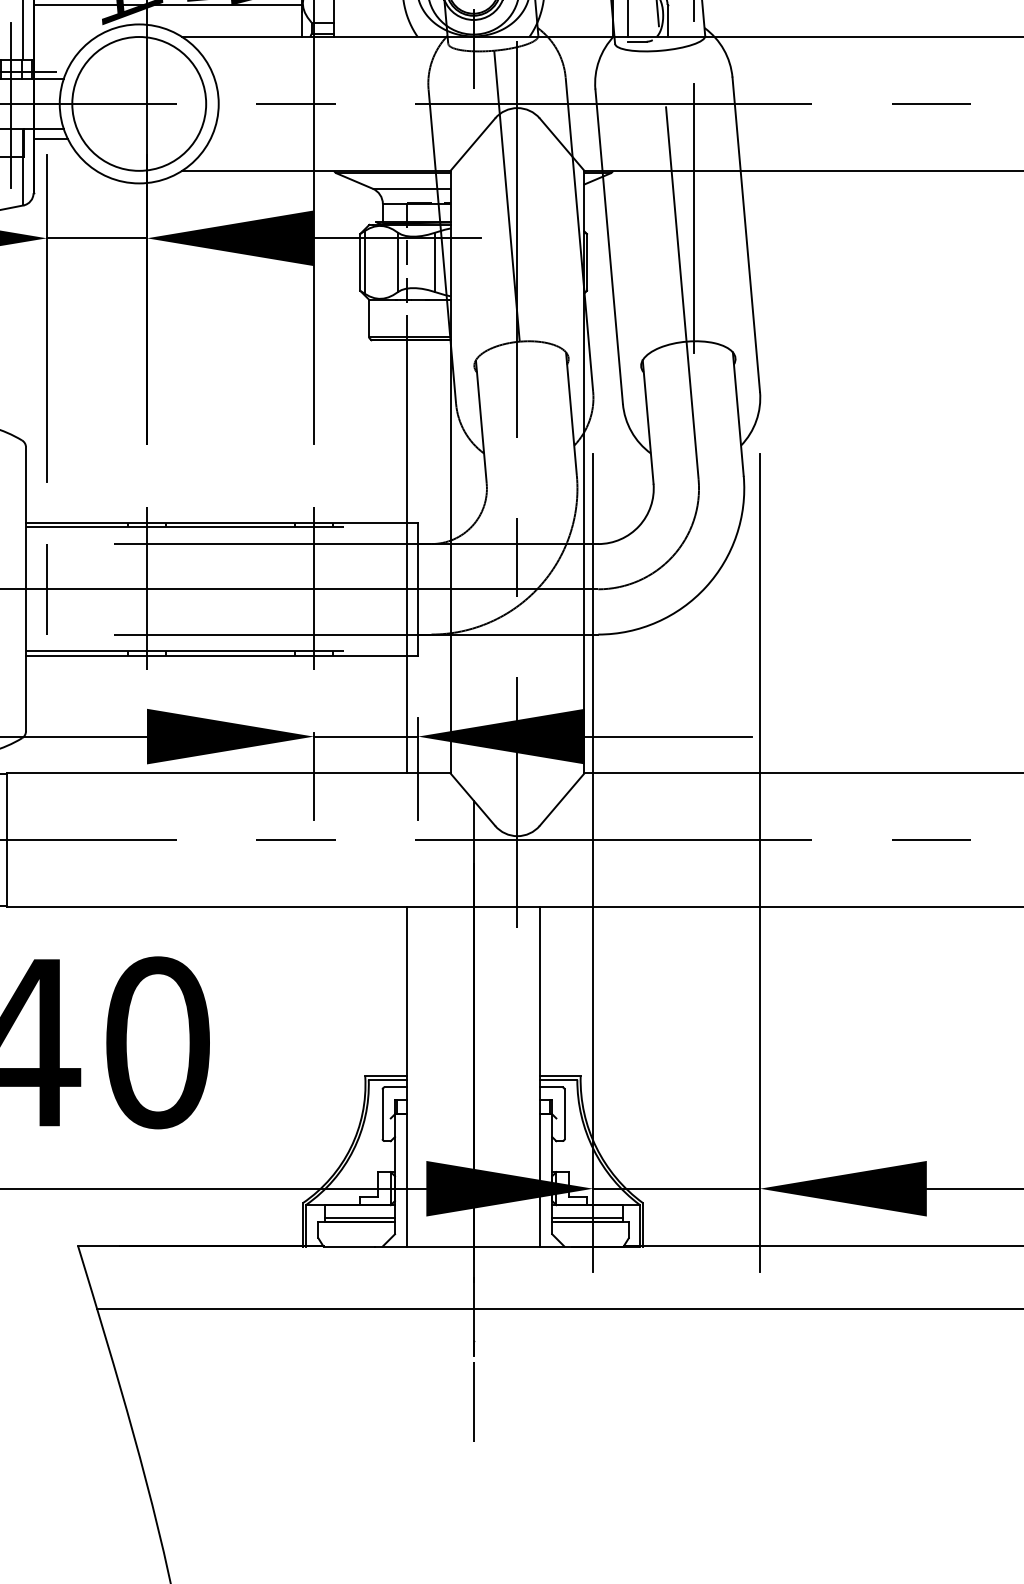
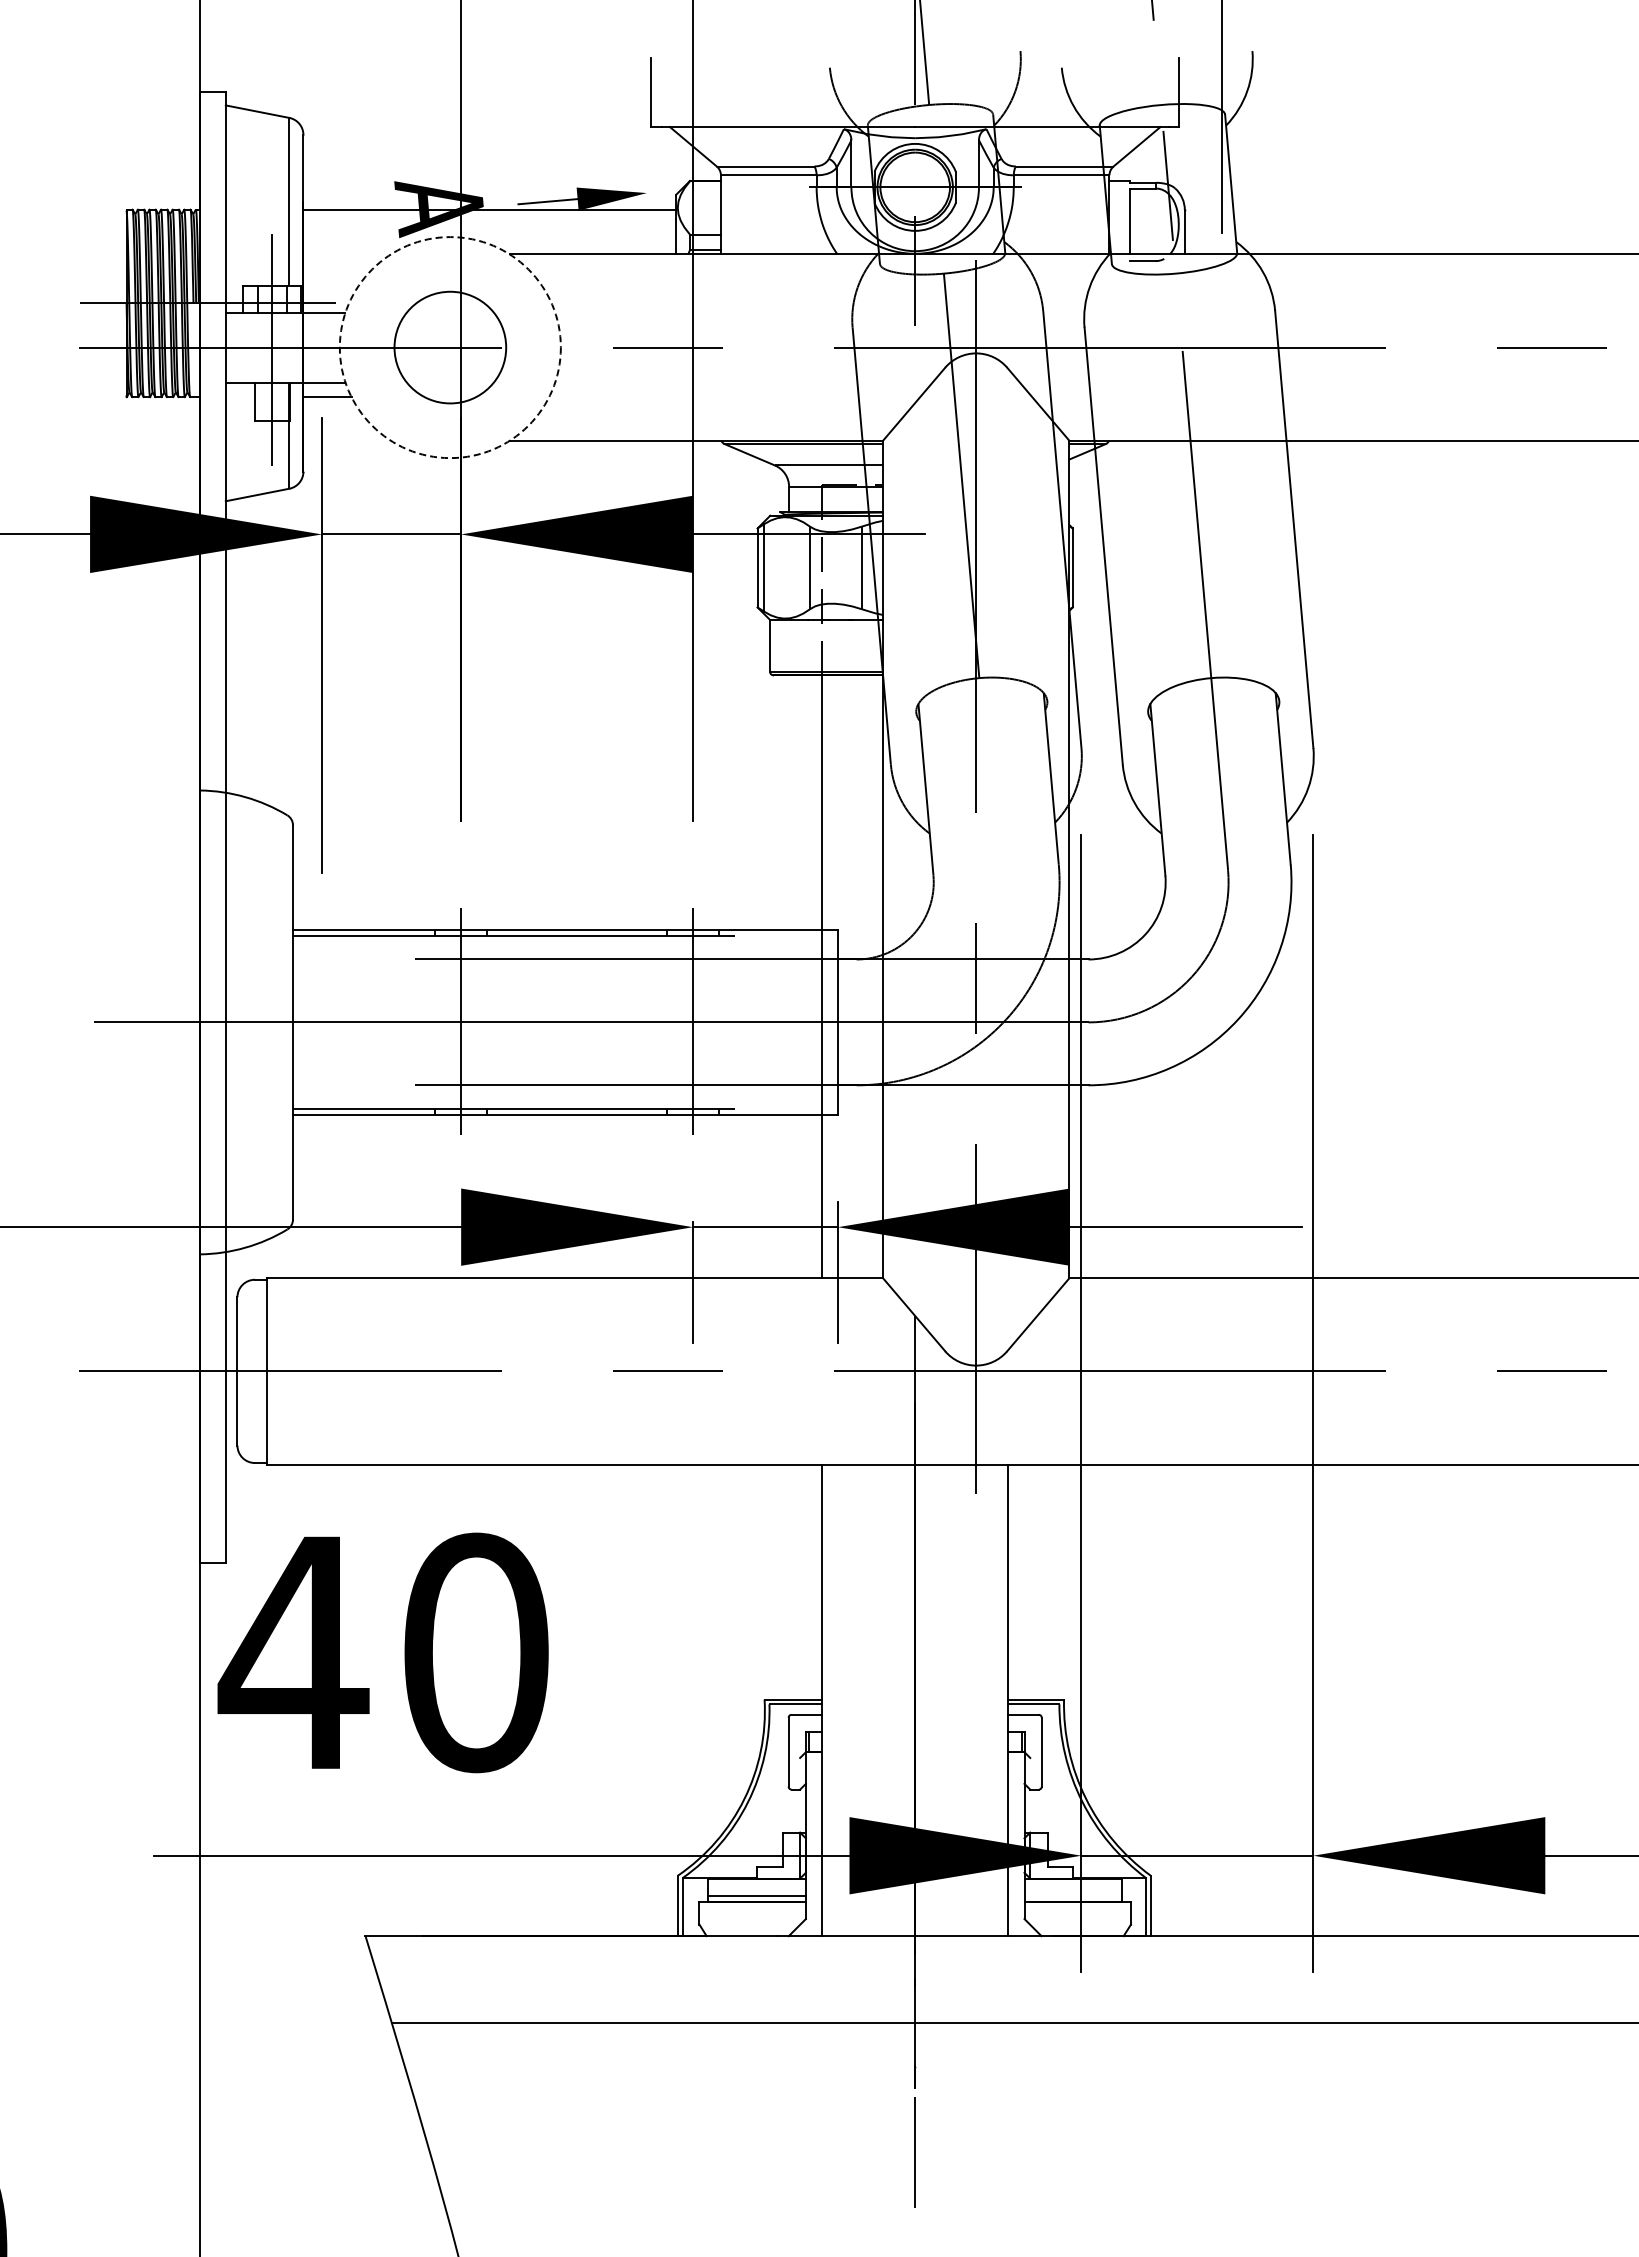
circle: (138, 103) -> (449, 347), solid -> dashed
circle: (139, 103) -> (450, 347), size x0.6
line: (694, 218) -> (1222, 506), removed
line: (46, 589) -> (321, 1022), removed
line: (587, 1217) -> (1073, 1895), removed

